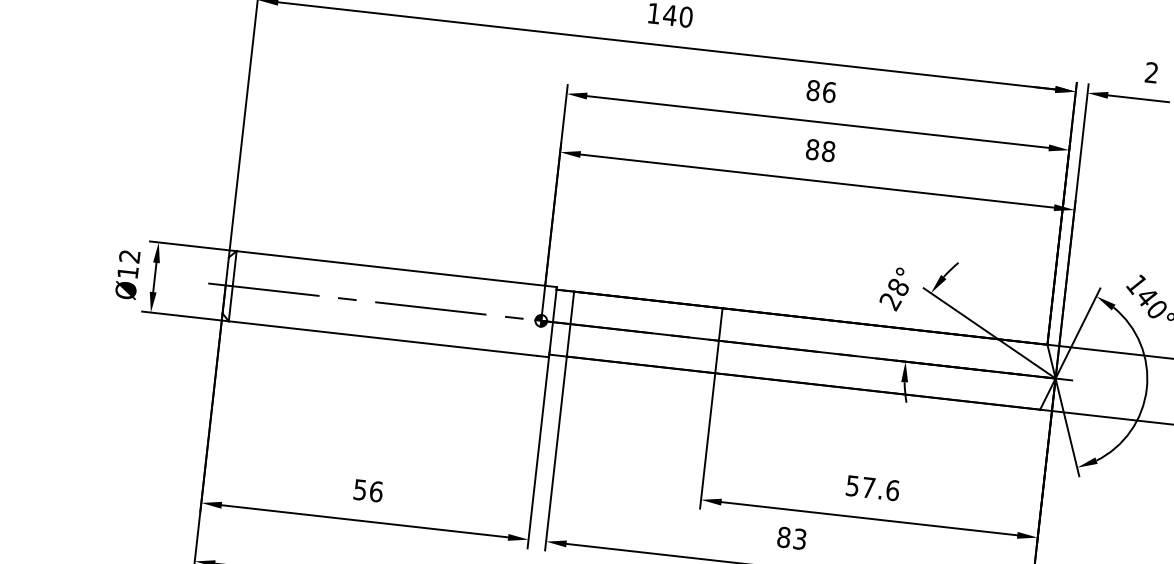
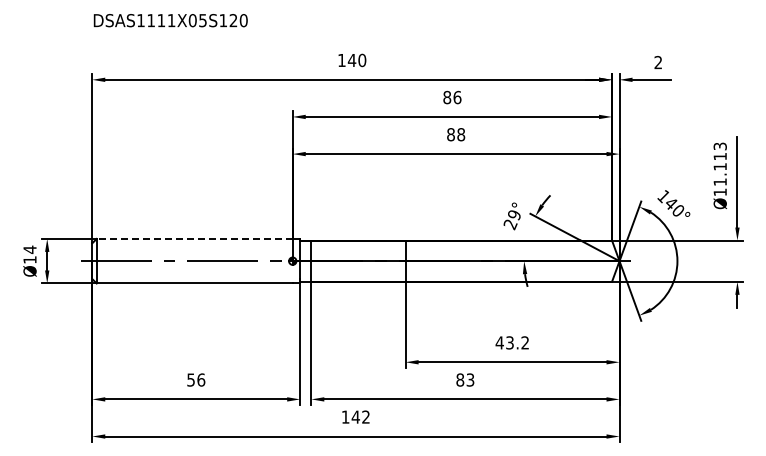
text: (128, 255) -> (29, 249), Ø12 -> Ø14
line: (390, 267) -> (194, 238), solid -> dashed
text: (899, 288) -> (515, 215), 28° -> 29°
text: (872, 487) -> (512, 342), 57.6 -> 43.2

